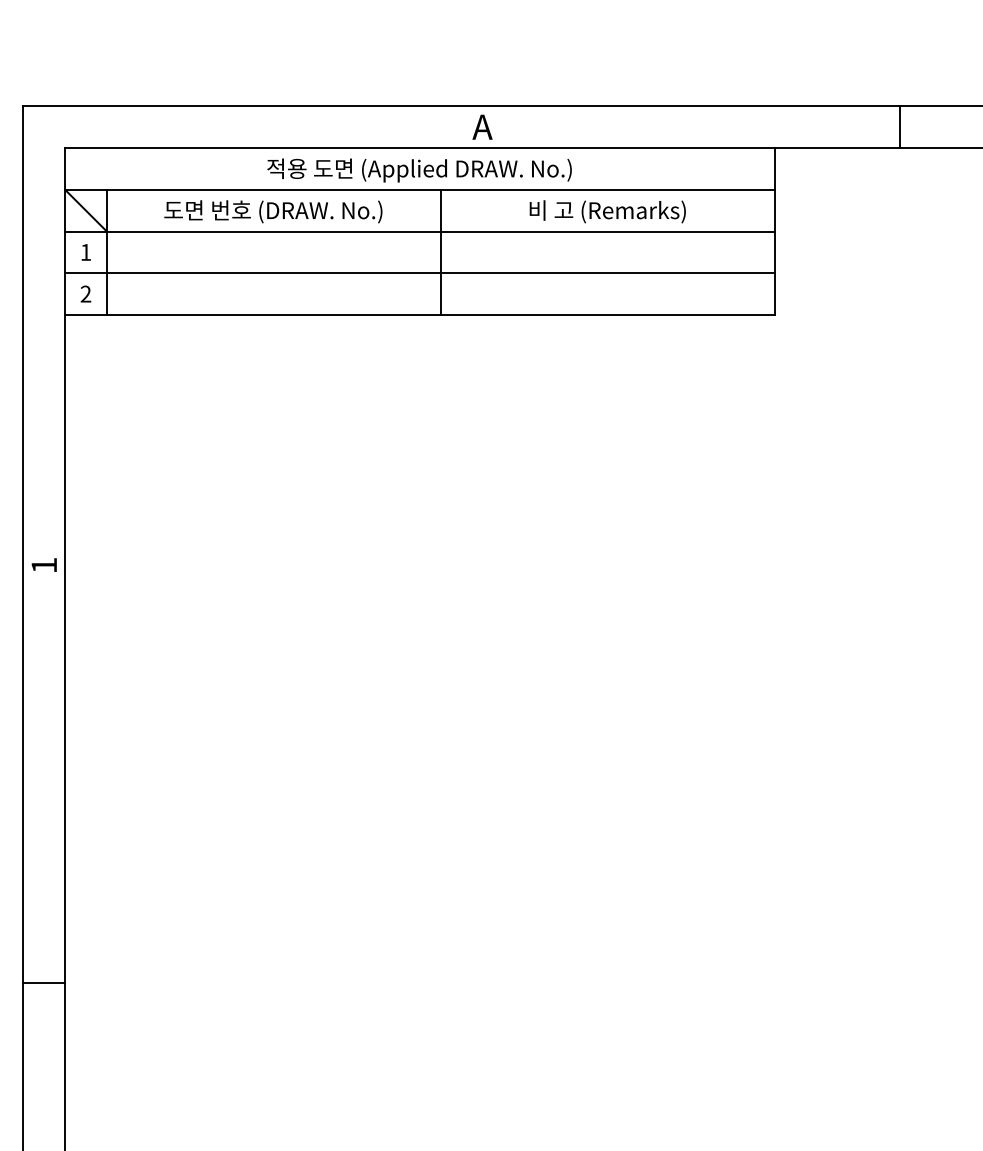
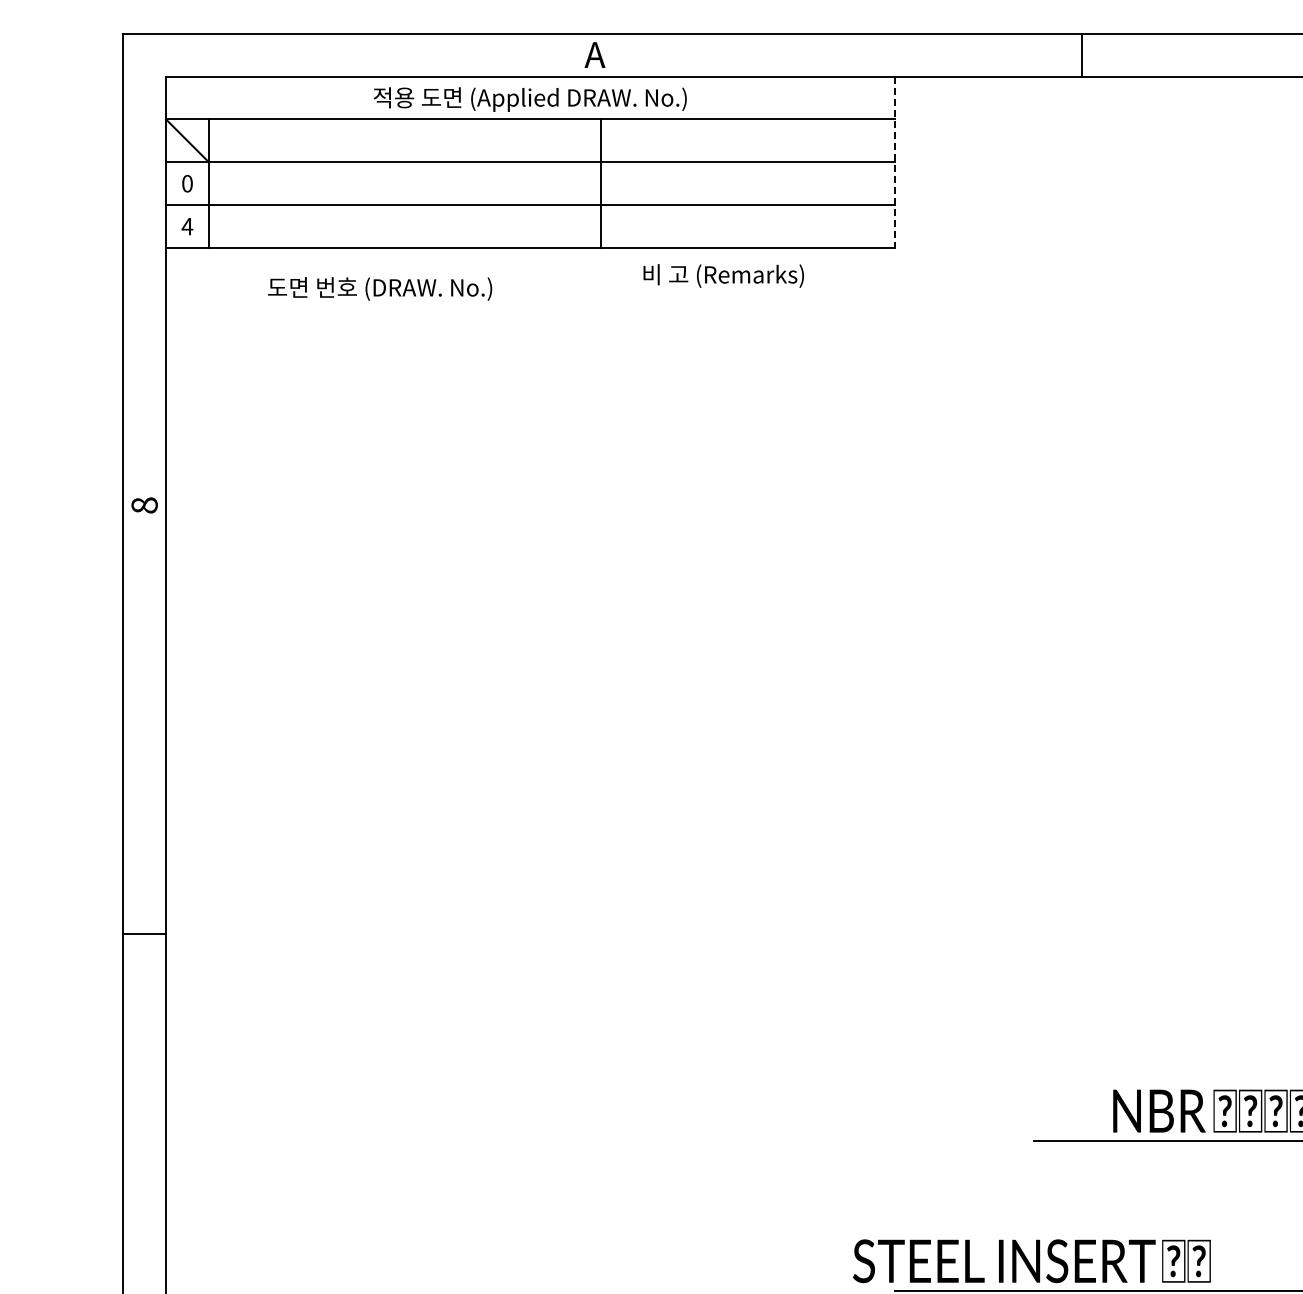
line: (899, 126) -> (1081, 54), moved
text: (273, 211) -> (380, 288), moved
text: (607, 211) -> (723, 275), moved
line: (774, 231) -> (895, 162), solid -> dashed
text: (86, 252) -> (187, 183), 1 -> 0
line: (441, 252) -> (601, 183), moved
text: (86, 294) -> (187, 226), 2 -> 4
text: (44, 565) -> (144, 505), 1 -> 8

